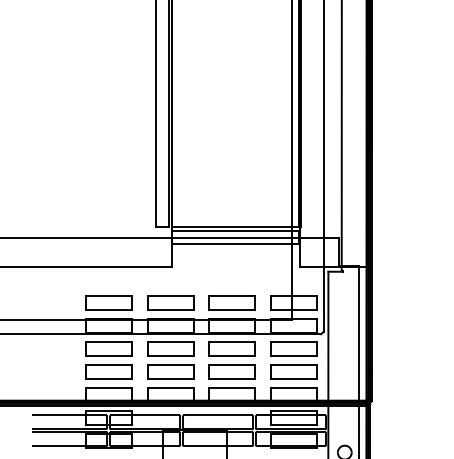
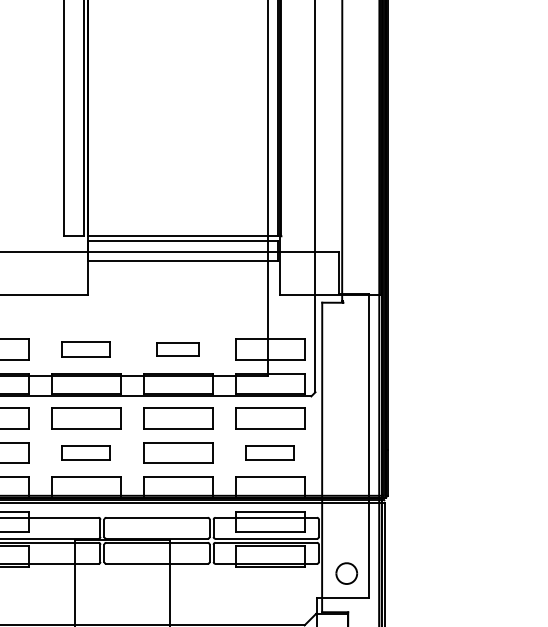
part: (170, 302) -> (85, 348), size x0.7
part: (231, 302) -> (177, 348), size x0.6
part: (170, 371) -> (85, 452), size x0.7
part: (293, 371) -> (269, 452), size x0.7

